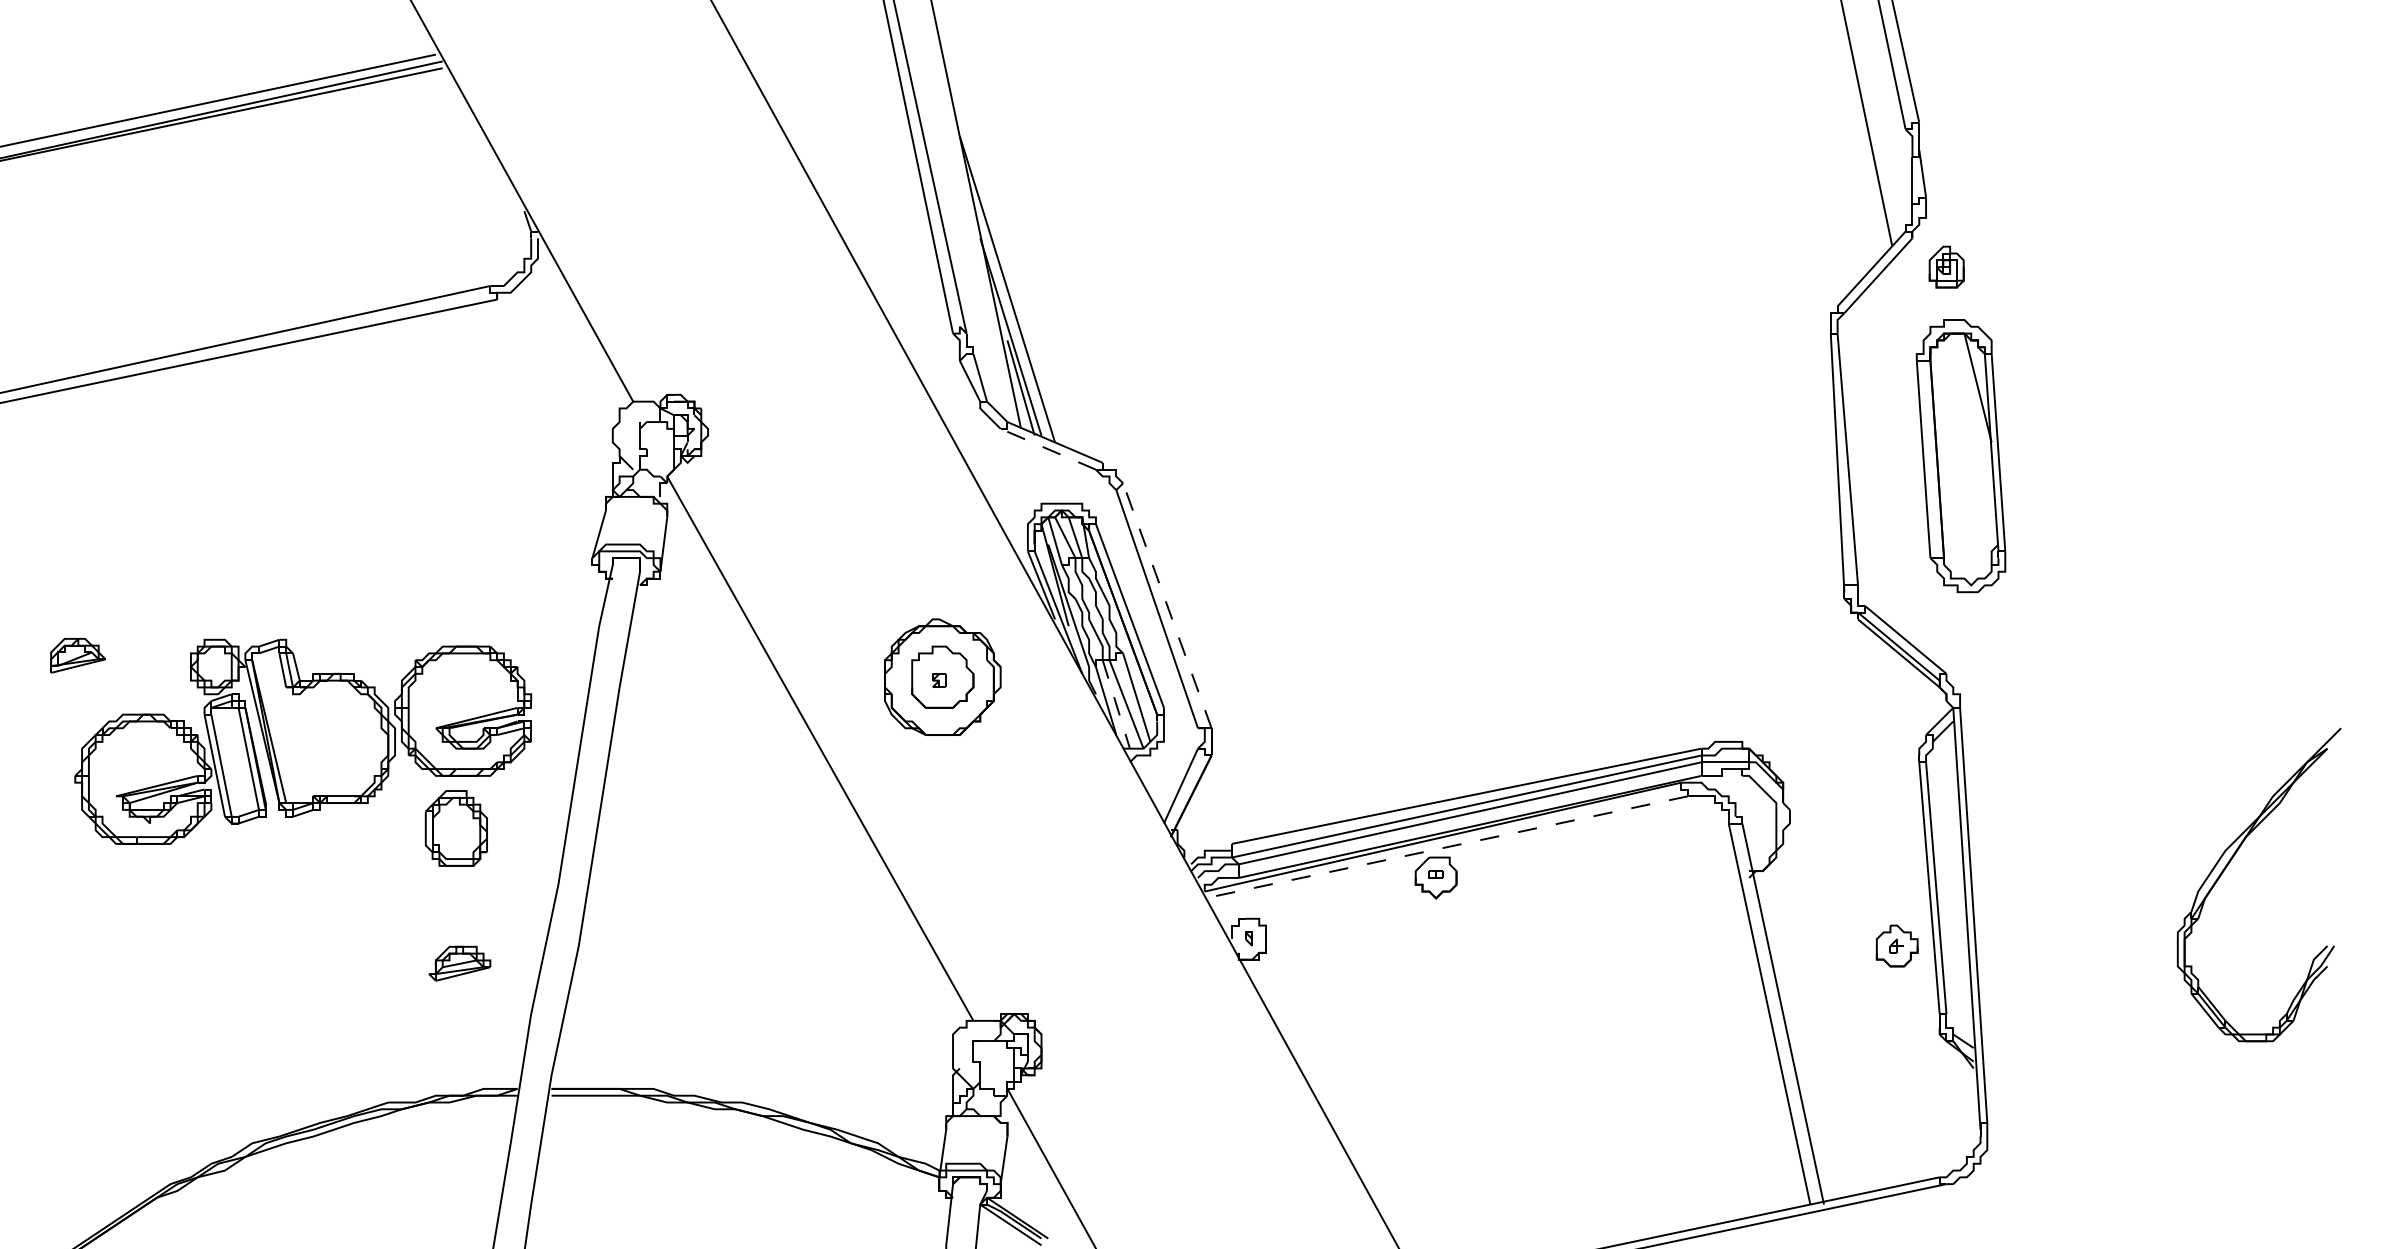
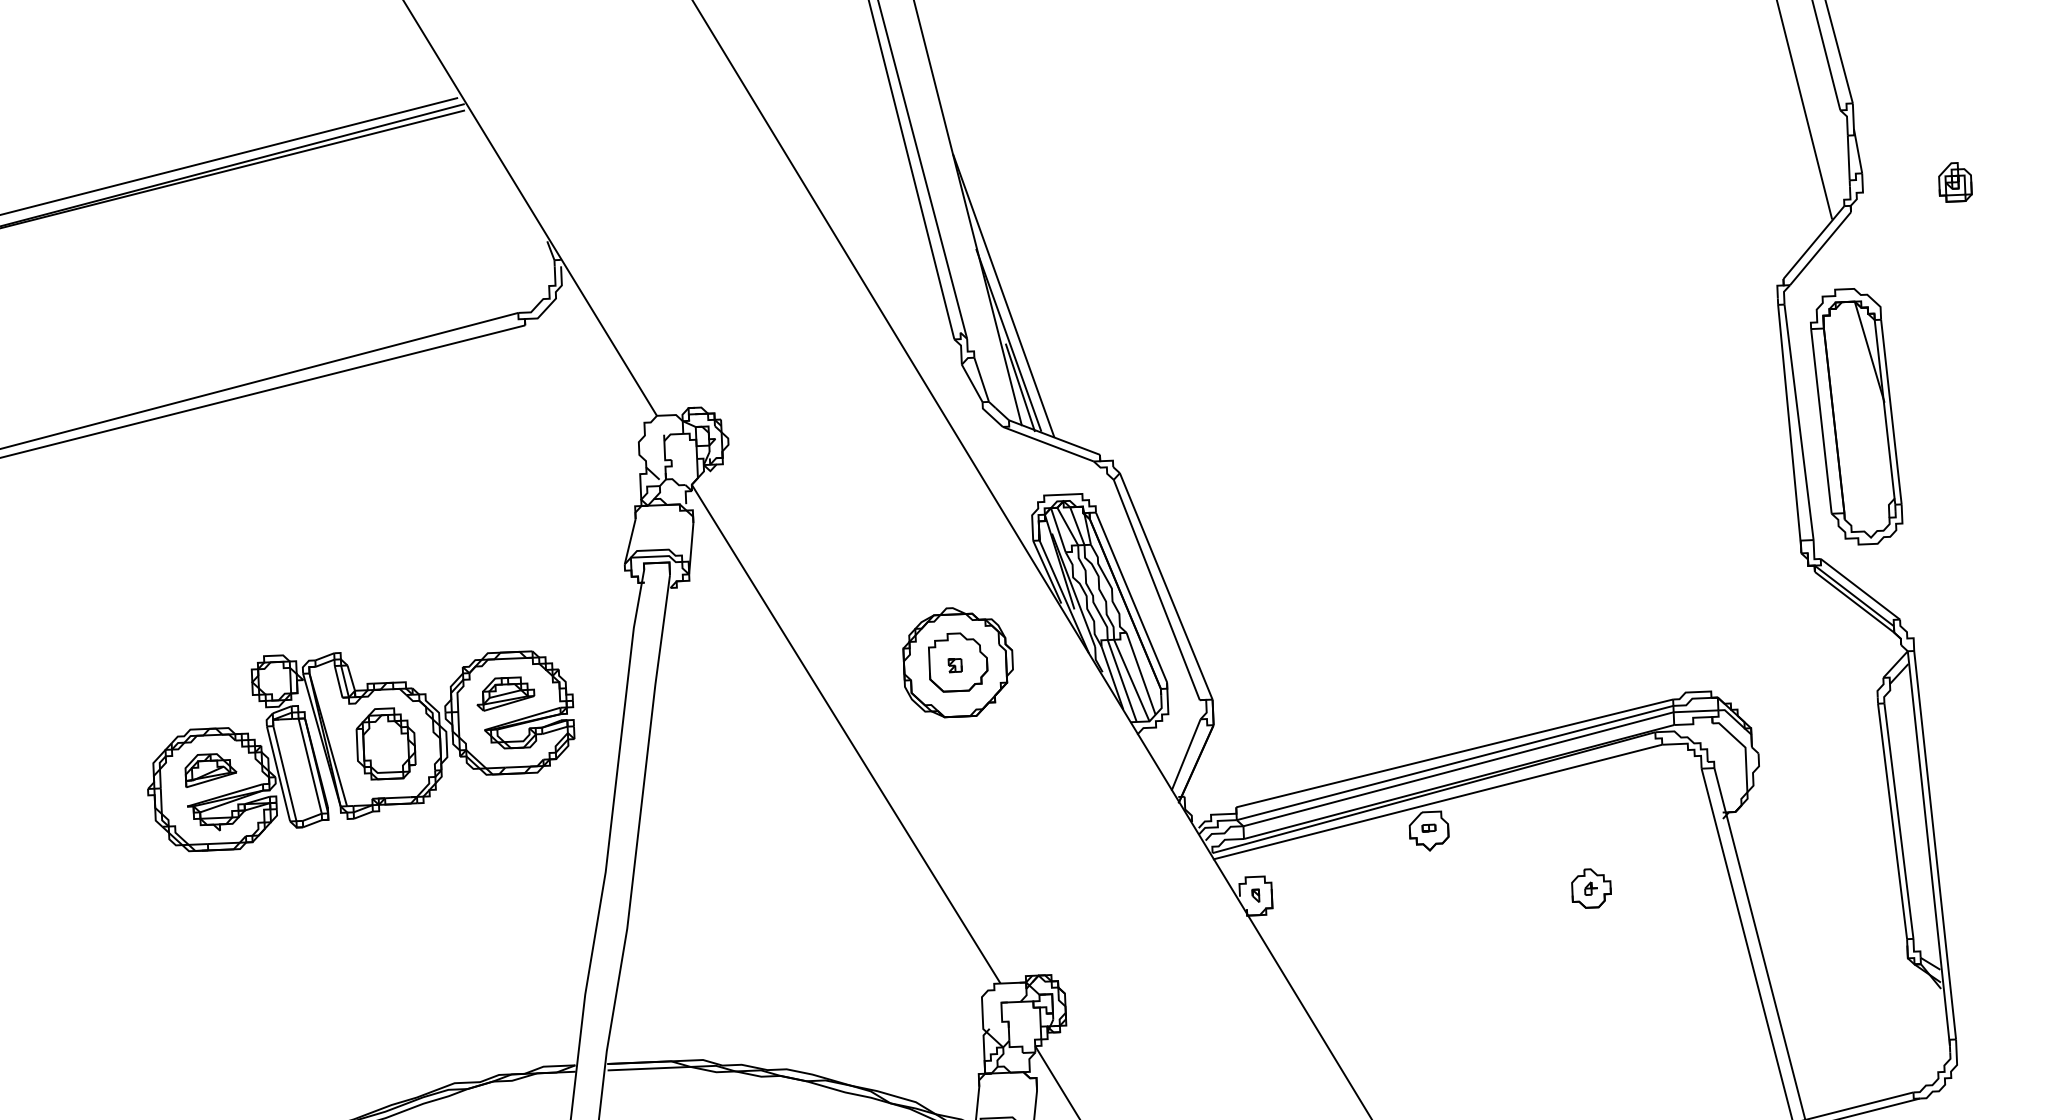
part: (1946, 266) -> (1955, 181), moved
line: (1048, 449) -> (1048, 444), dashed -> solid
part: (1960, 456) -> (1855, 417), moved
line: (1167, 605) -> (1166, 586), dashed -> solid
part: (77, 655) -> (210, 770), moved
line: (1116, 704) -> (1122, 681), dashed -> solid
part: (455, 828) -> (385, 743), moved
line: (1446, 847) -> (1437, 802), dashed -> solid
part: (1896, 945) -> (1590, 887), moved
part: (459, 963) -> (505, 693), moved

